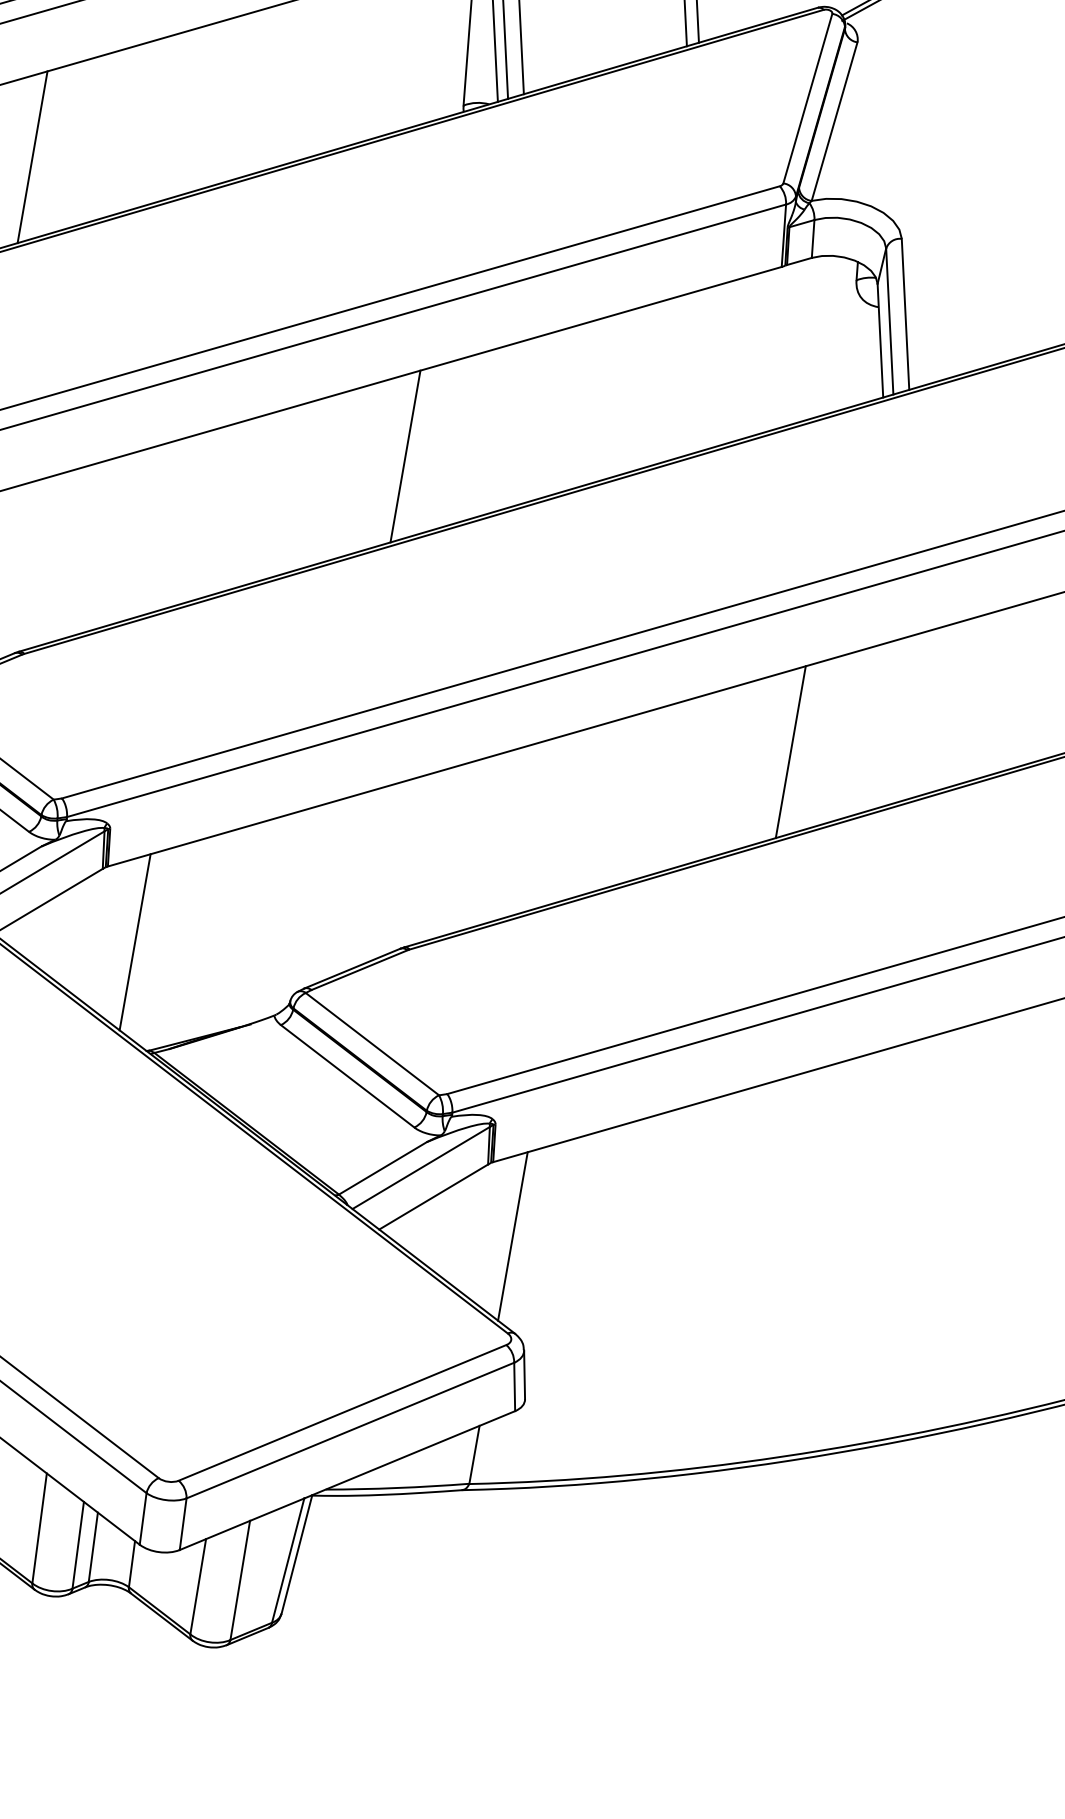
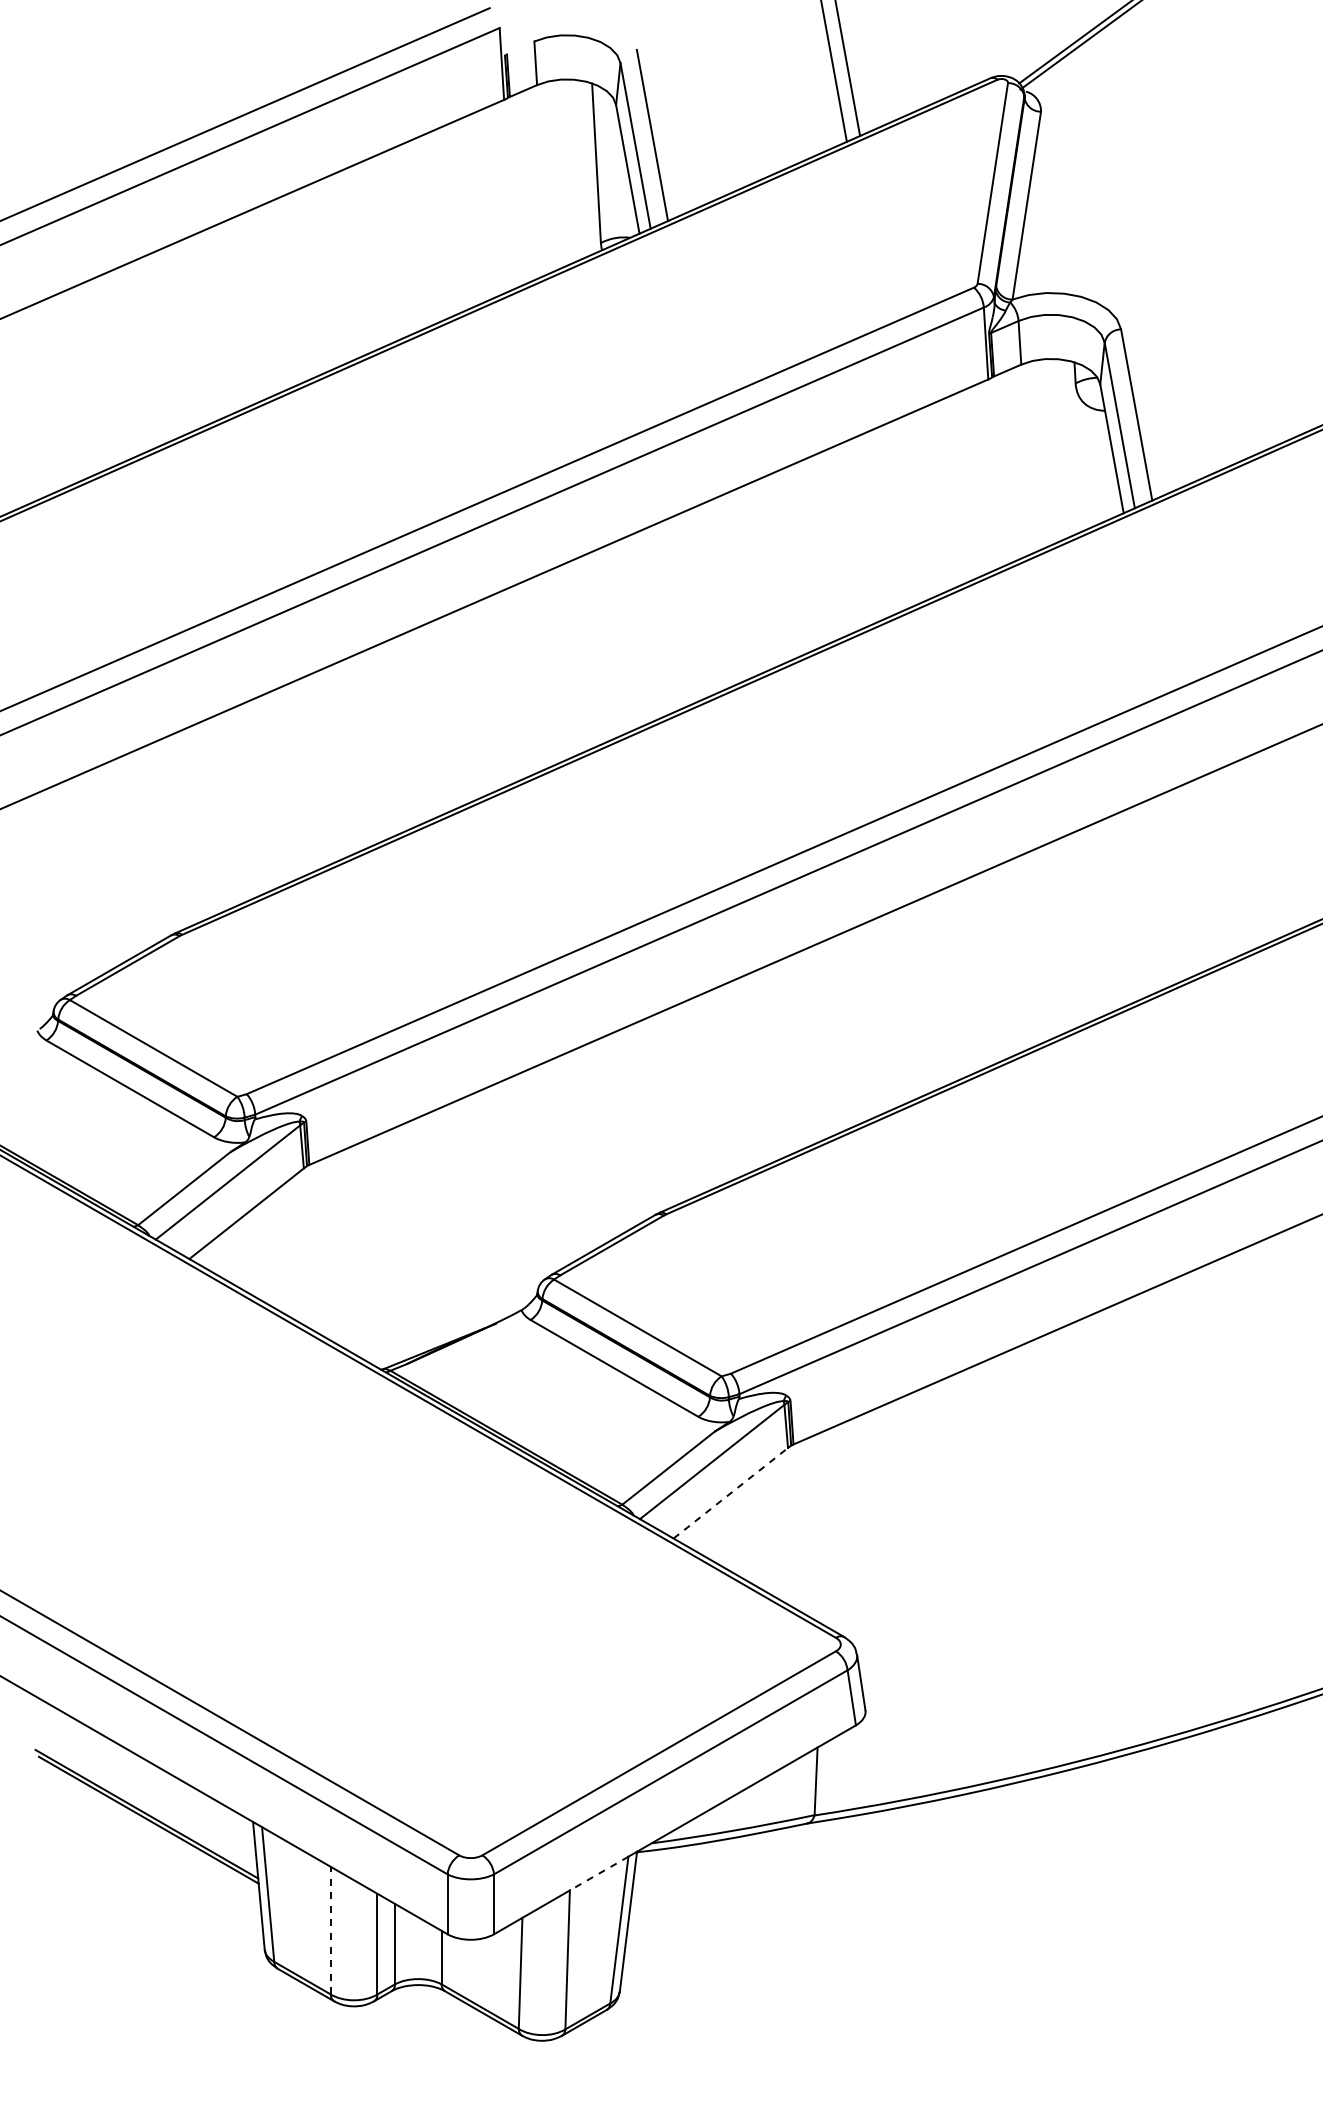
line: (32, 156) -> (116, 366), removed
line: (405, 456) -> (587, 652), removed
line: (790, 751) -> (1071, 931), removed
line: (134, 942) -> (351, 1247), removed
line: (433, 1197) -> (730, 1493), solid -> dashed
line: (512, 1236) -> (826, 1526), removed
line: (277, 1509) -> (599, 1873), solid -> dashed
line: (39, 1528) -> (330, 1930), solid -> dashed

